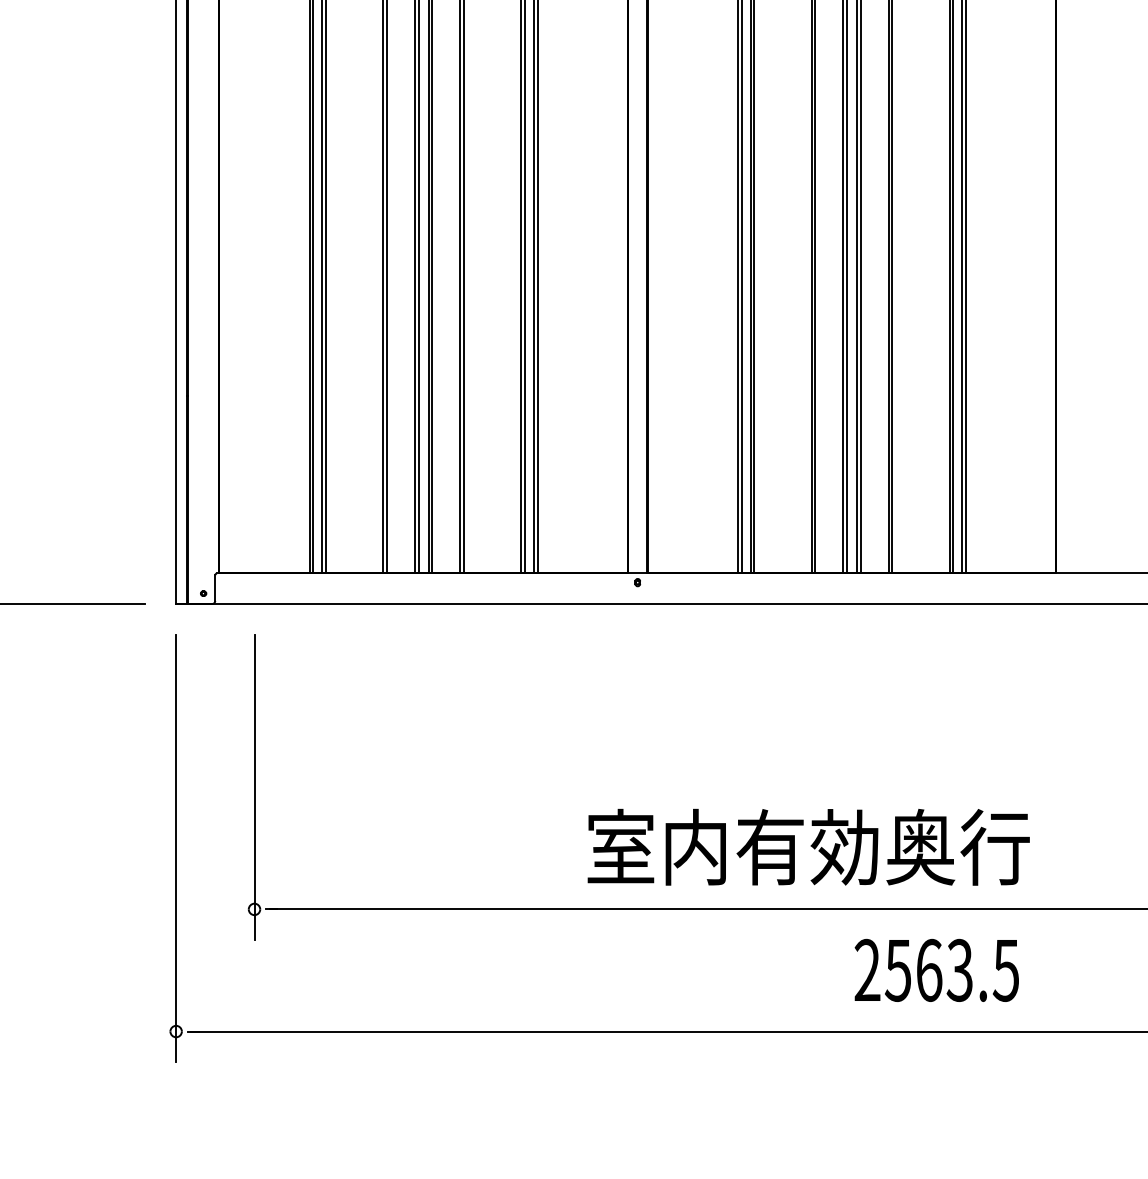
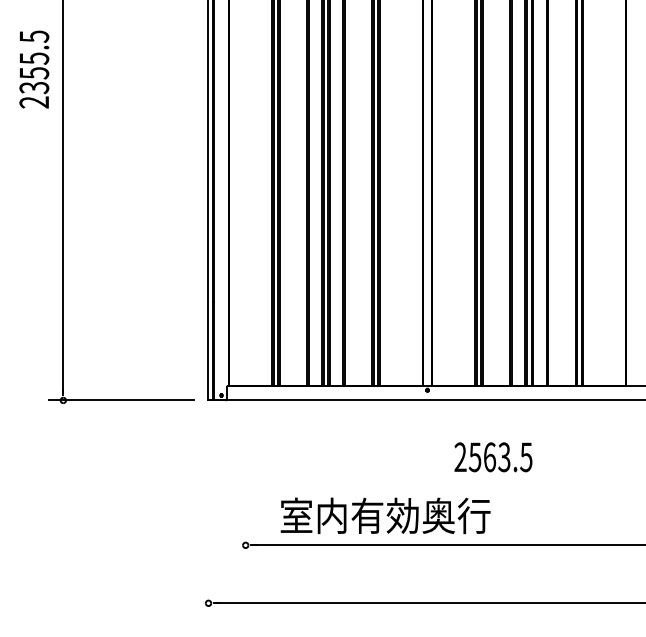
line: (254, 785) -> (245, 486), removed
line: (176, 846) -> (208, 515), removed
text: (808, 846) -> (385, 515), moved
text: (936, 970) -> (493, 457), moved

